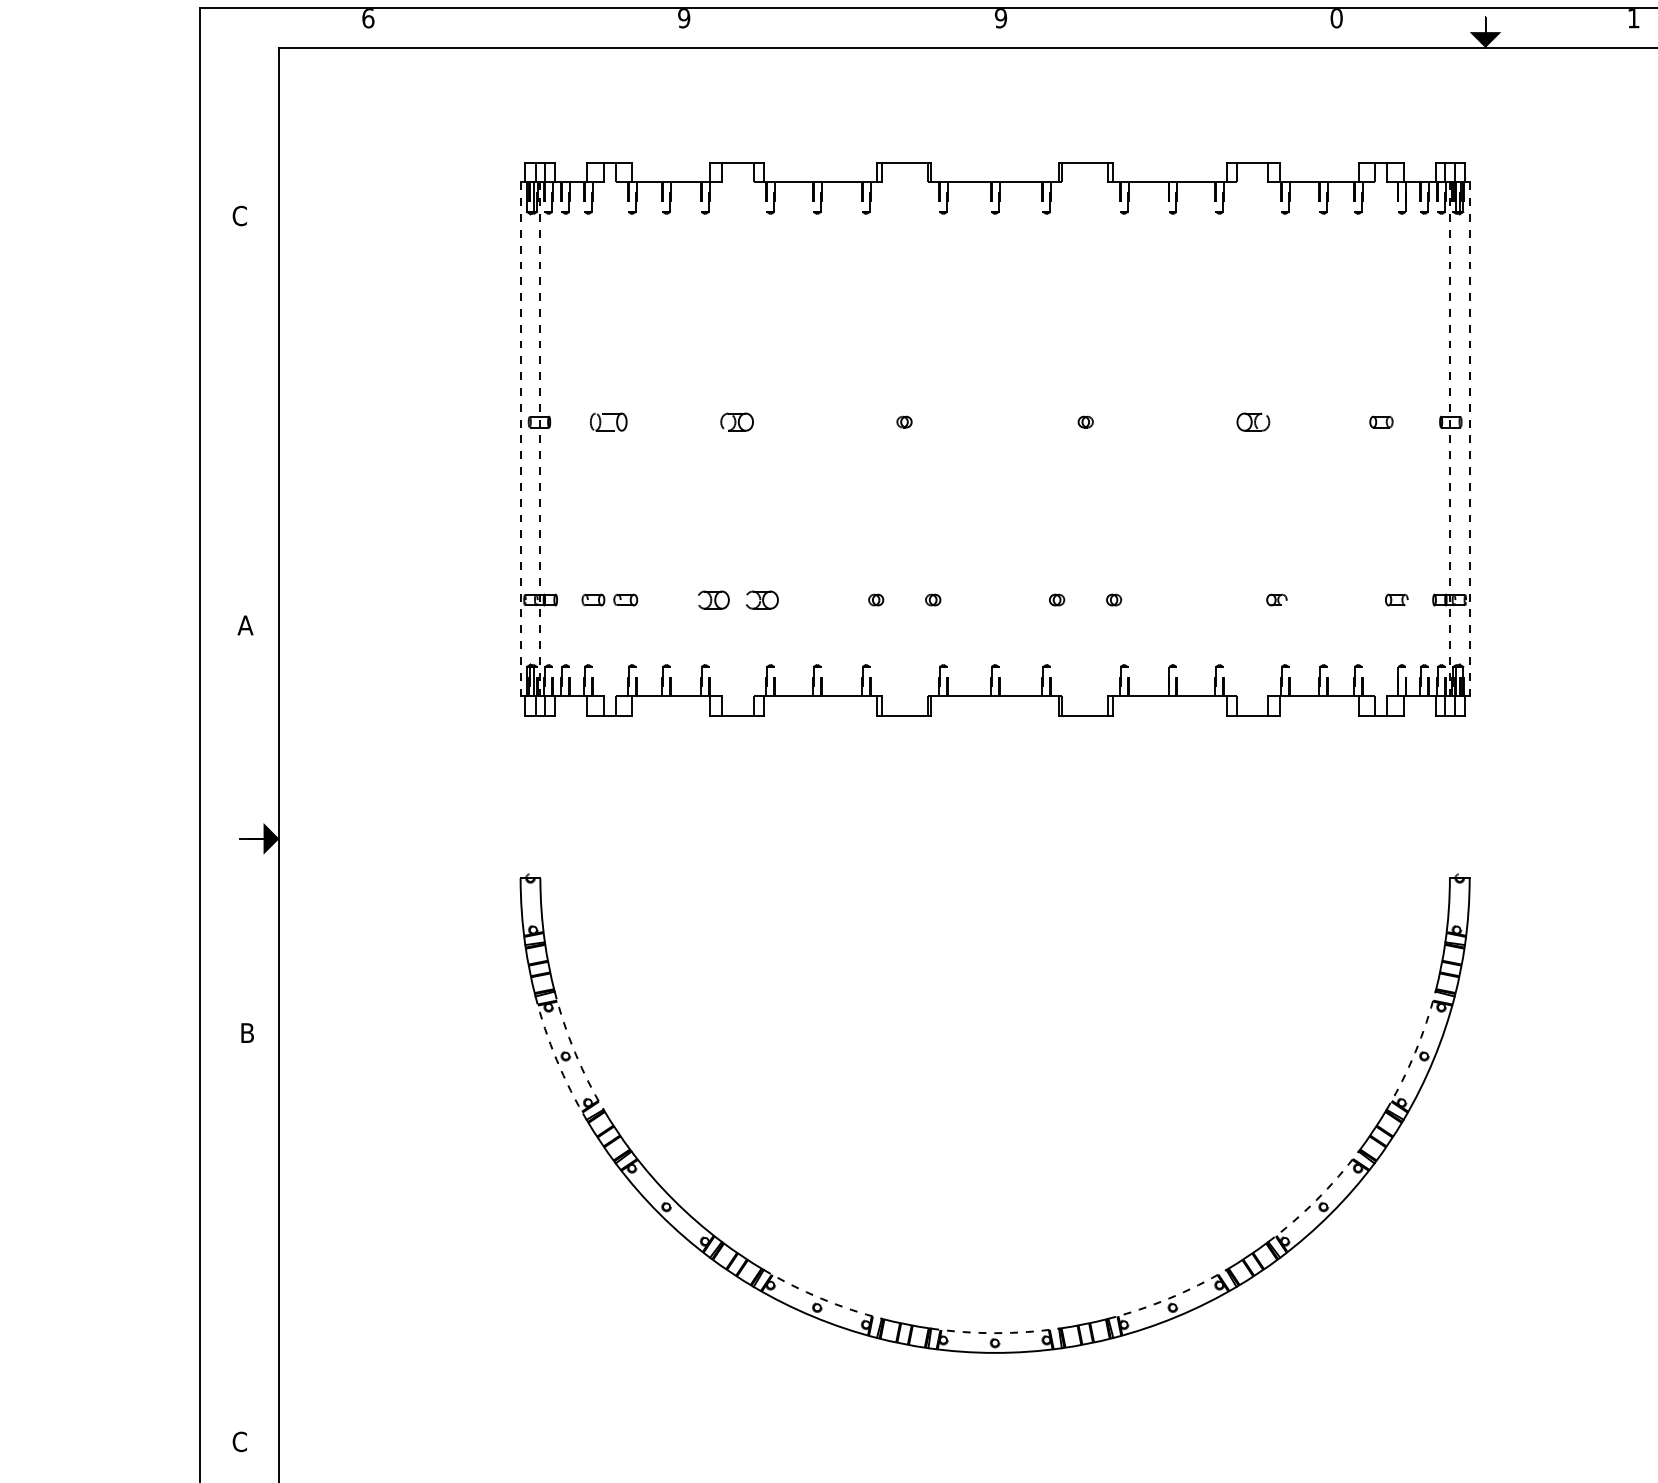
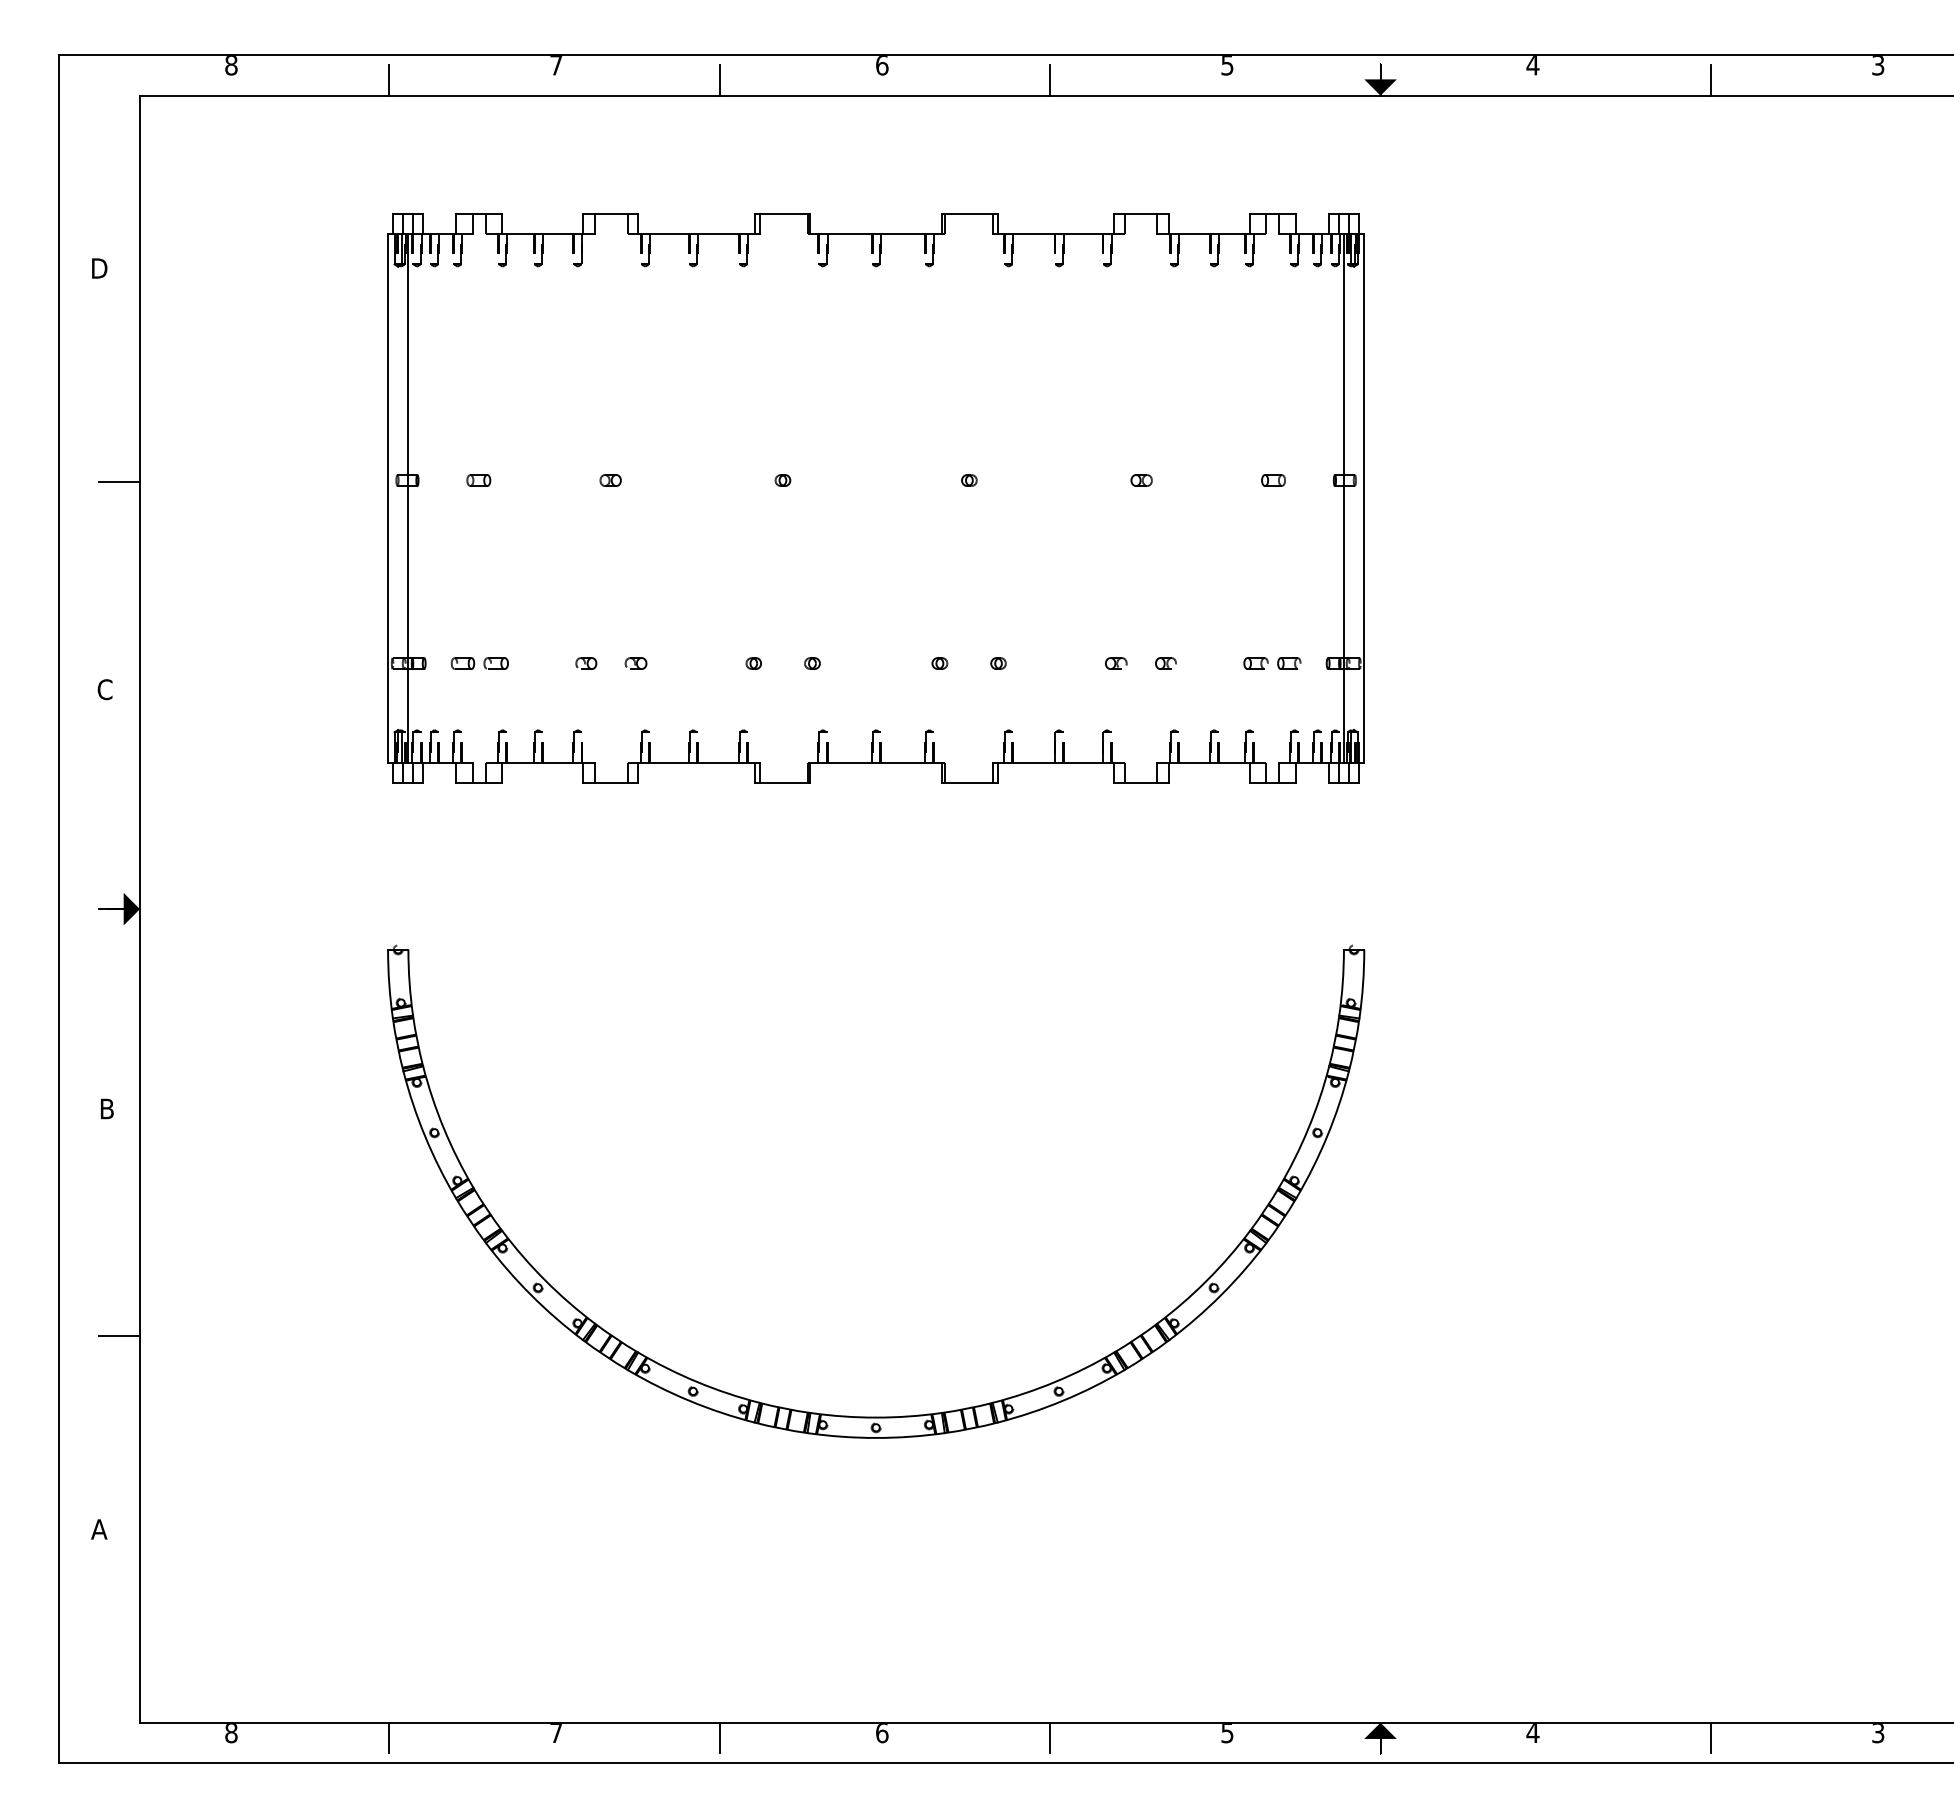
text: (368, 18) -> (231, 65), 6 -> 8
text: (684, 18) -> (556, 65), 9 -> 7
text: (1001, 18) -> (882, 65), 9 -> 6
text: (1336, 18) -> (1227, 65), 0 -> 5
text: (1633, 18) -> (1532, 65), 1 -> 4
line: (521, 33) -> (389, 80), added
line: (842, 33) -> (719, 80), added
line: (1164, 33) -> (1050, 80), added
text: (240, 215) -> (99, 268), C -> D
part: (608, 422) -> (478, 480), size x0.62
part: (736, 422) -> (610, 480), size x0.62
part: (1253, 422) -> (1141, 480), size x0.62
line: (259, 424) -> (119, 482), added
line: (521, 438) -> (388, 497), dashed -> solid
line: (540, 438) -> (408, 497), dashed -> solid
line: (1449, 438) -> (1343, 497), dashed -> solid
line: (1469, 438) -> (1364, 497), dashed -> solid
part: (713, 600) -> (586, 663), size x0.62
part: (761, 600) -> (635, 663), size x0.62
part: (1228, 600) -> (1116, 663), added
part: (1363, 600) -> (1255, 663), added
text: (244, 625) -> (104, 689), A -> C
arc: (575, 1052) -> (444, 1128), dashed -> solid
arc: (1415, 1052) -> (1308, 1128), dashed -> solid
arc: (556, 1059) -> (425, 1136), dashed -> solid
arc: (1316, 1199) -> (1206, 1280), dashed -> solid
line: (259, 1254) -> (119, 1336), added
arc: (821, 1299) -> (697, 1382), dashed -> solid
arc: (1169, 1299) -> (1055, 1382), dashed -> solid
arc: (995, 1333) -> (876, 1417), dashed -> solid
text: (240, 1441) -> (99, 1529), C -> A

